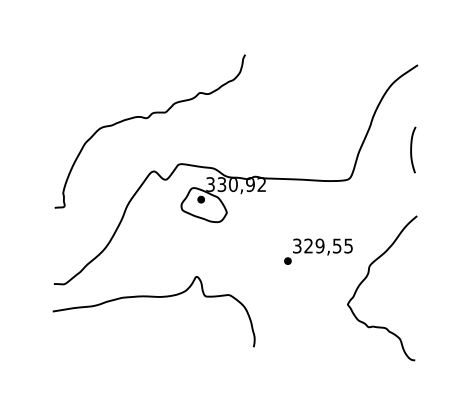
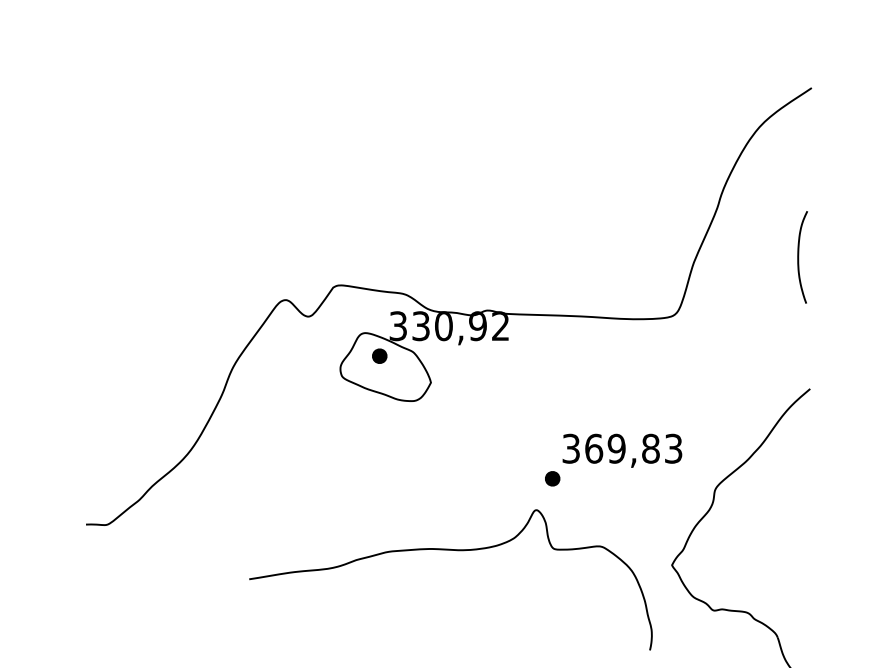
part: (146, 119) -> (270, 196), removed
text: (328, 245) -> (633, 447), 329,55 -> 369,83
curve: (153, 297) -> (450, 551), moved

